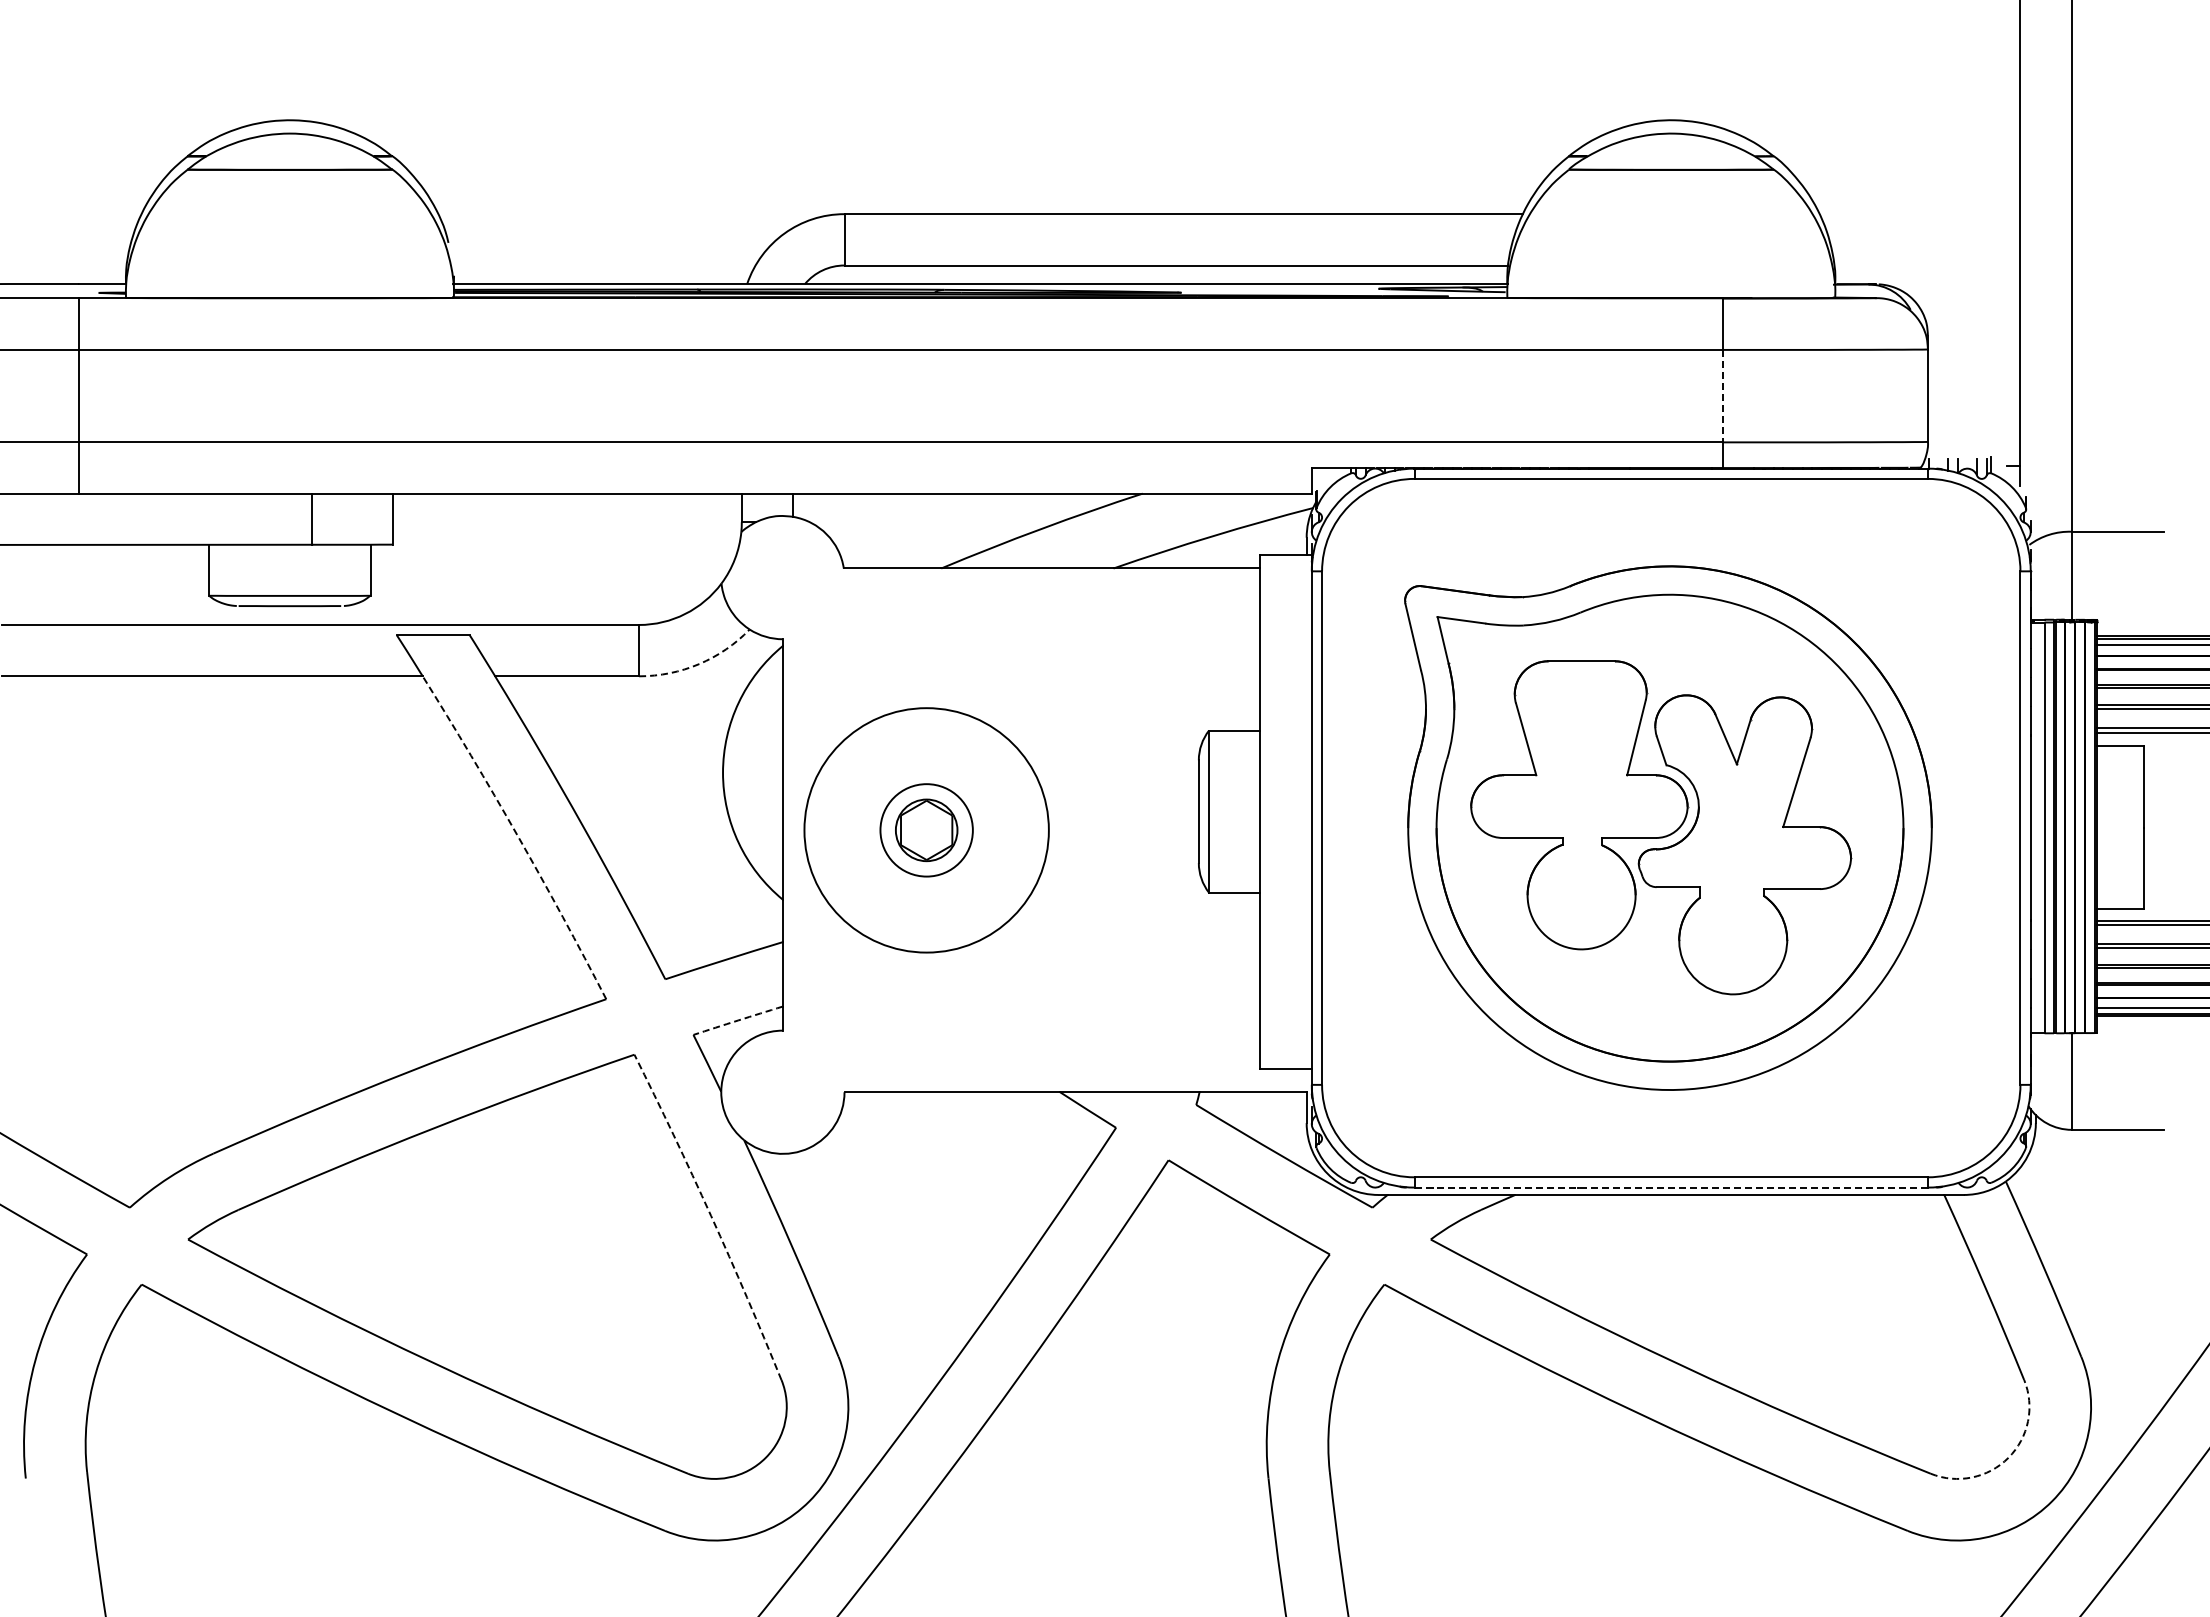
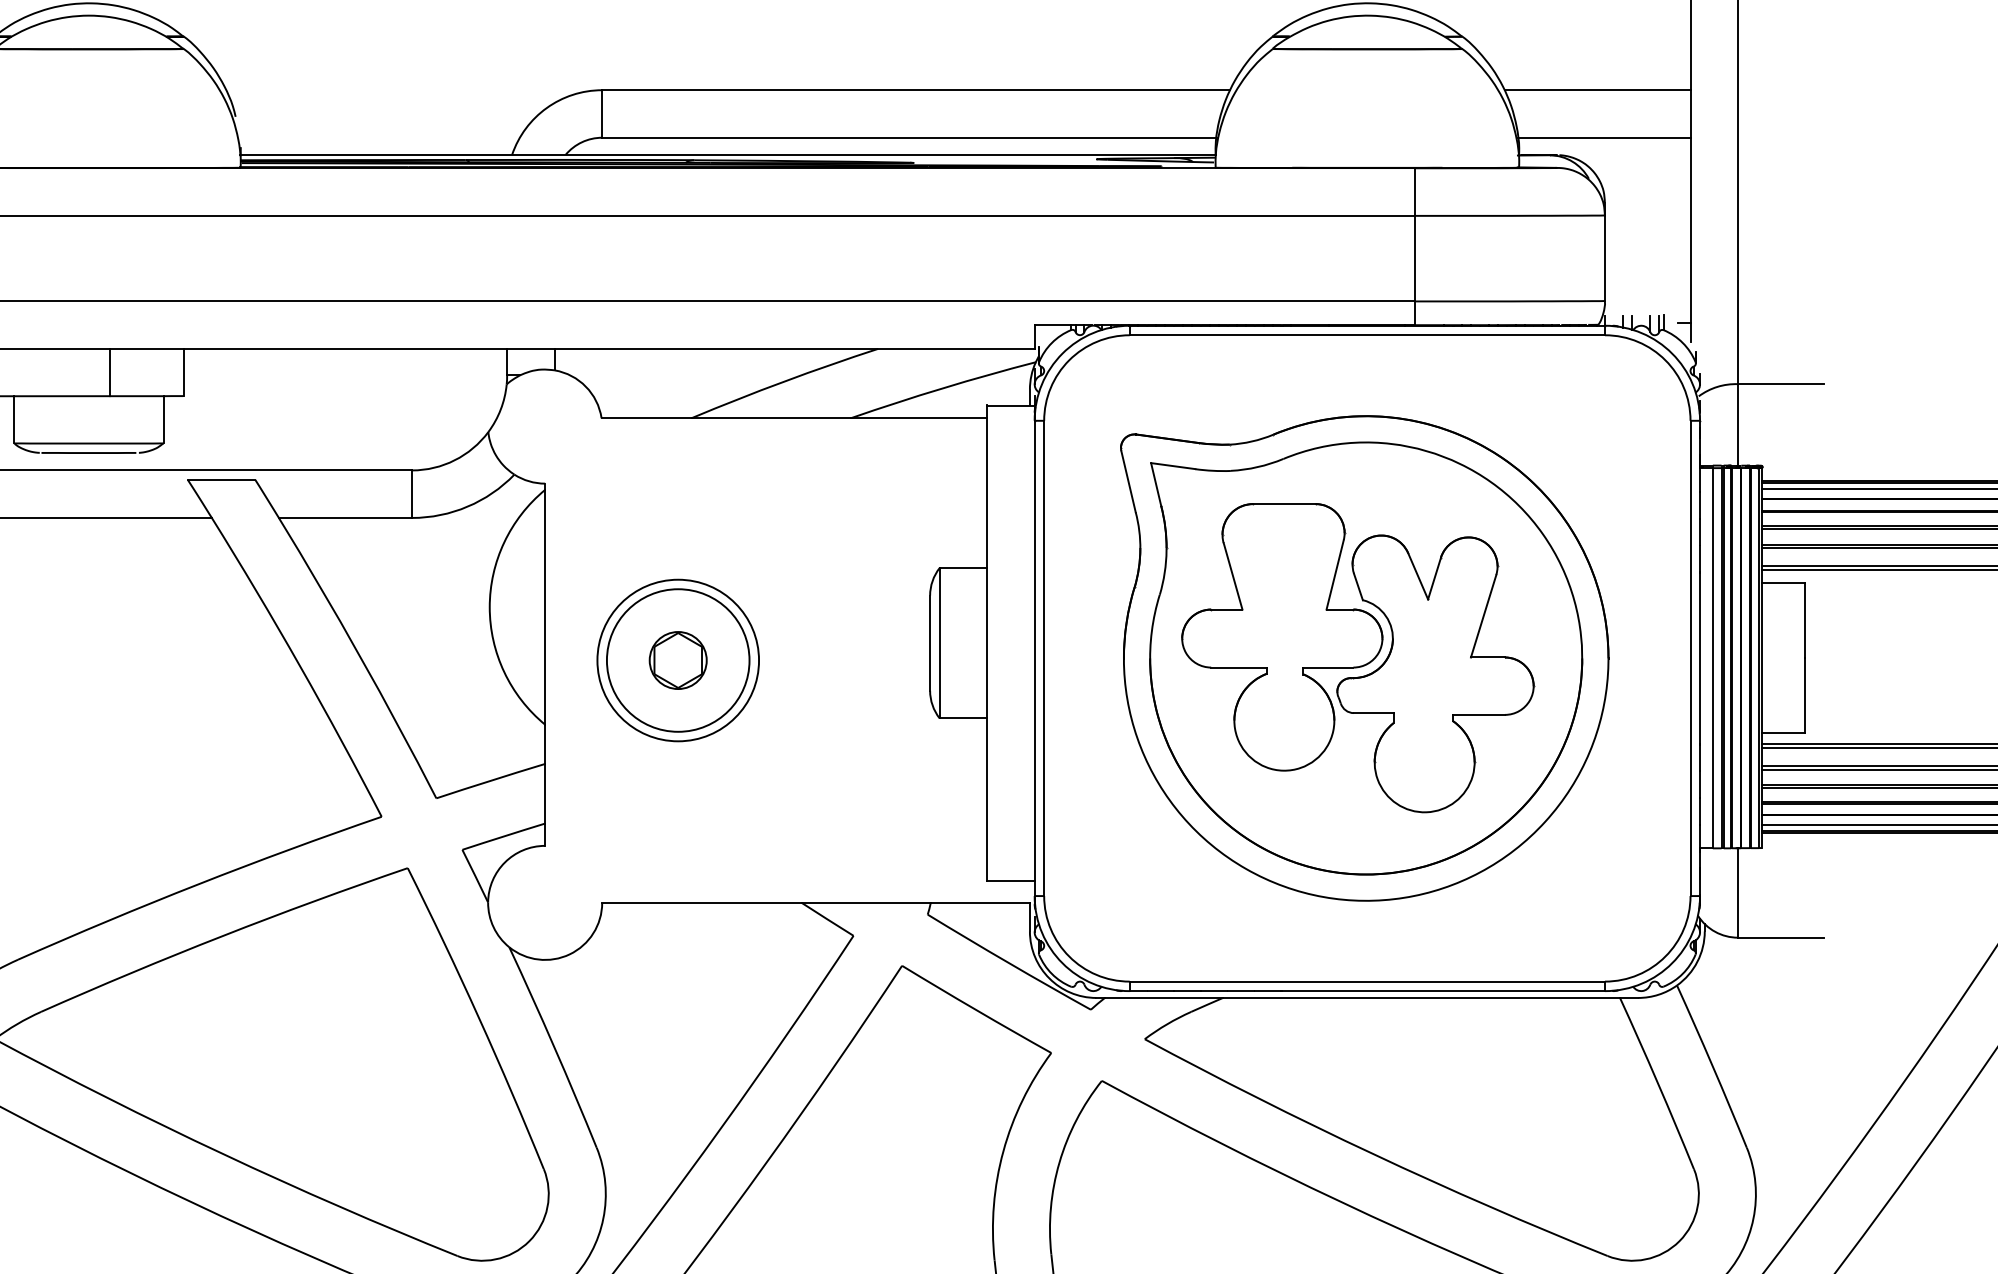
line: (1919, 214) -> (1597, 90), added
line: (1927, 265) -> (1604, 137), added
line: (1722, 396) -> (1414, 258), dashed -> solid
arc: (699, 664) -> (467, 507), dashed -> solid
circle: (926, 830) -> (678, 660), size x0.71
circle: (926, 830) -> (678, 660), size x1.67
arc: (517, 835) -> (299, 665), dashed -> solid
arc: (738, 1020) -> (504, 836), dashed -> solid
line: (1671, 1187) -> (1367, 991), dashed -> solid
arc: (711, 1215) -> (479, 1016), dashed -> solid
arc: (2008, 1457) -> (1679, 1240), dashed -> solid

